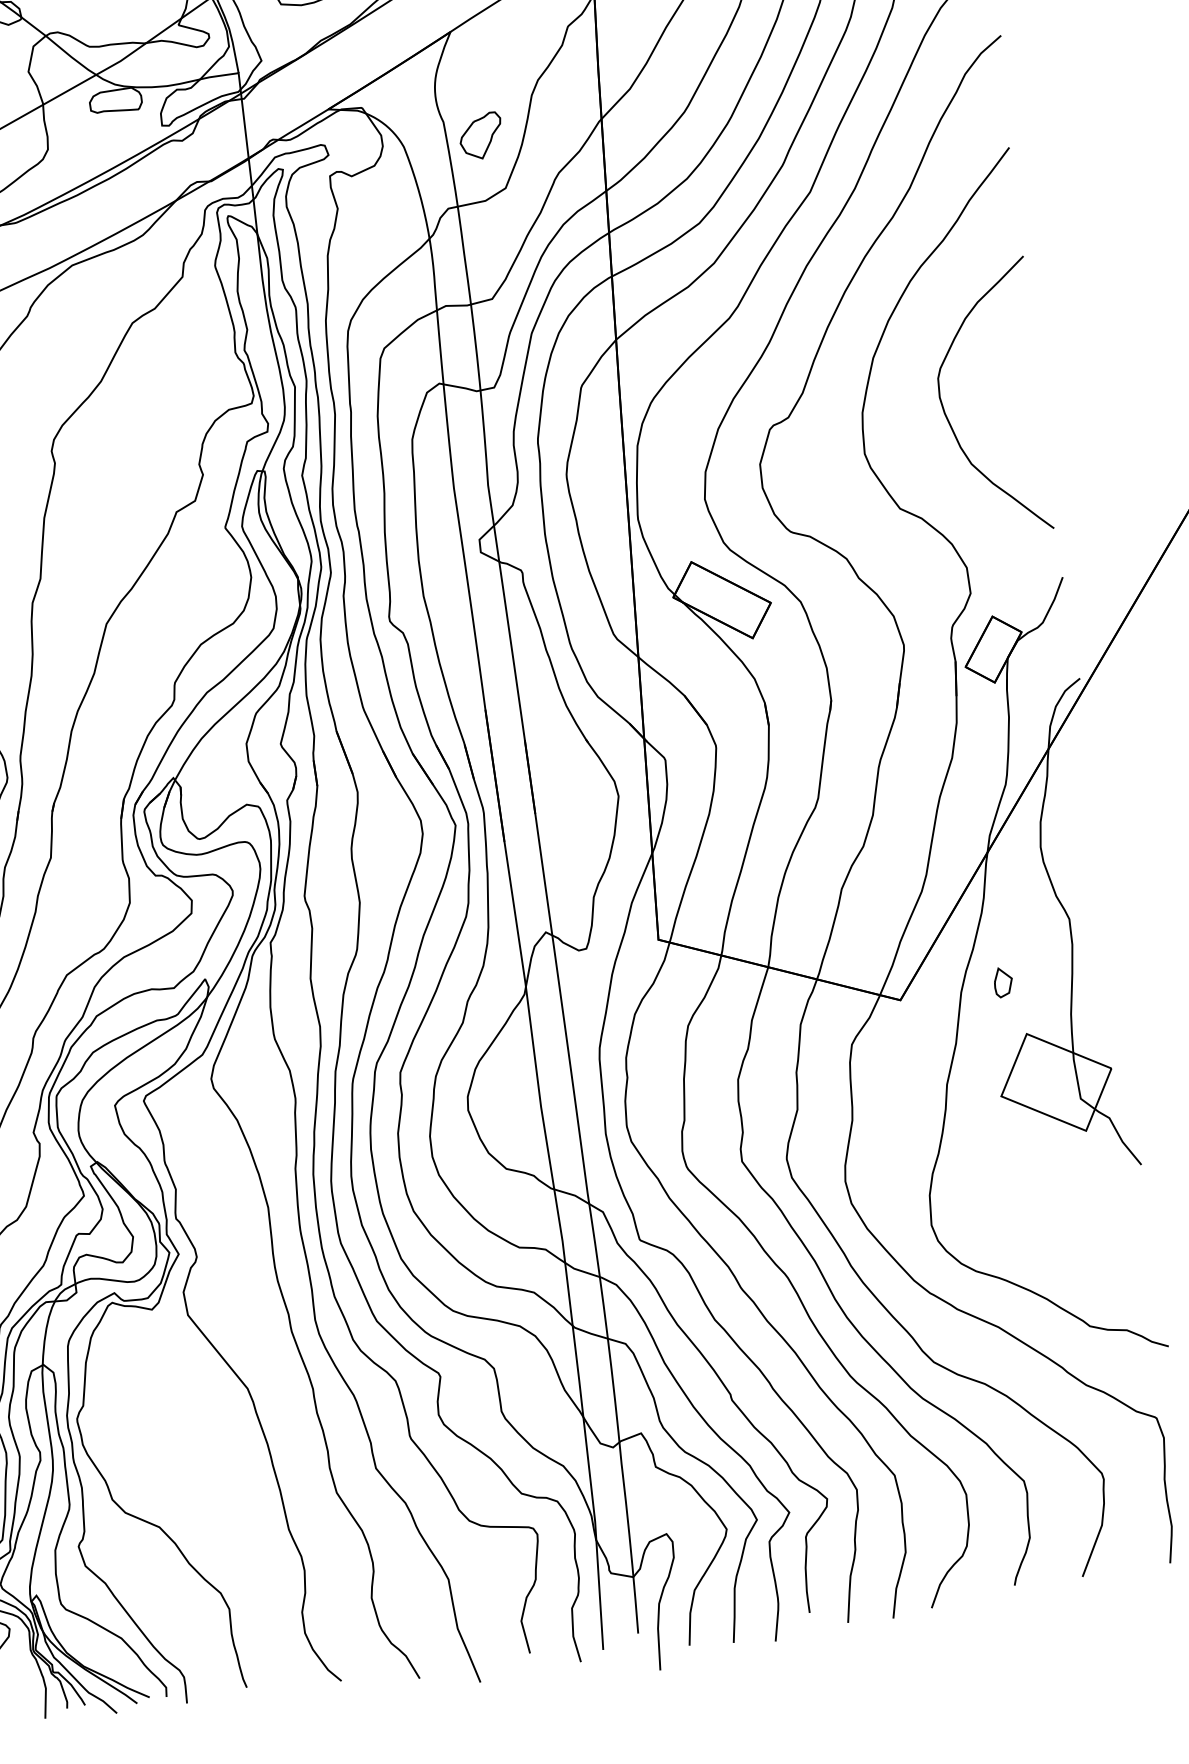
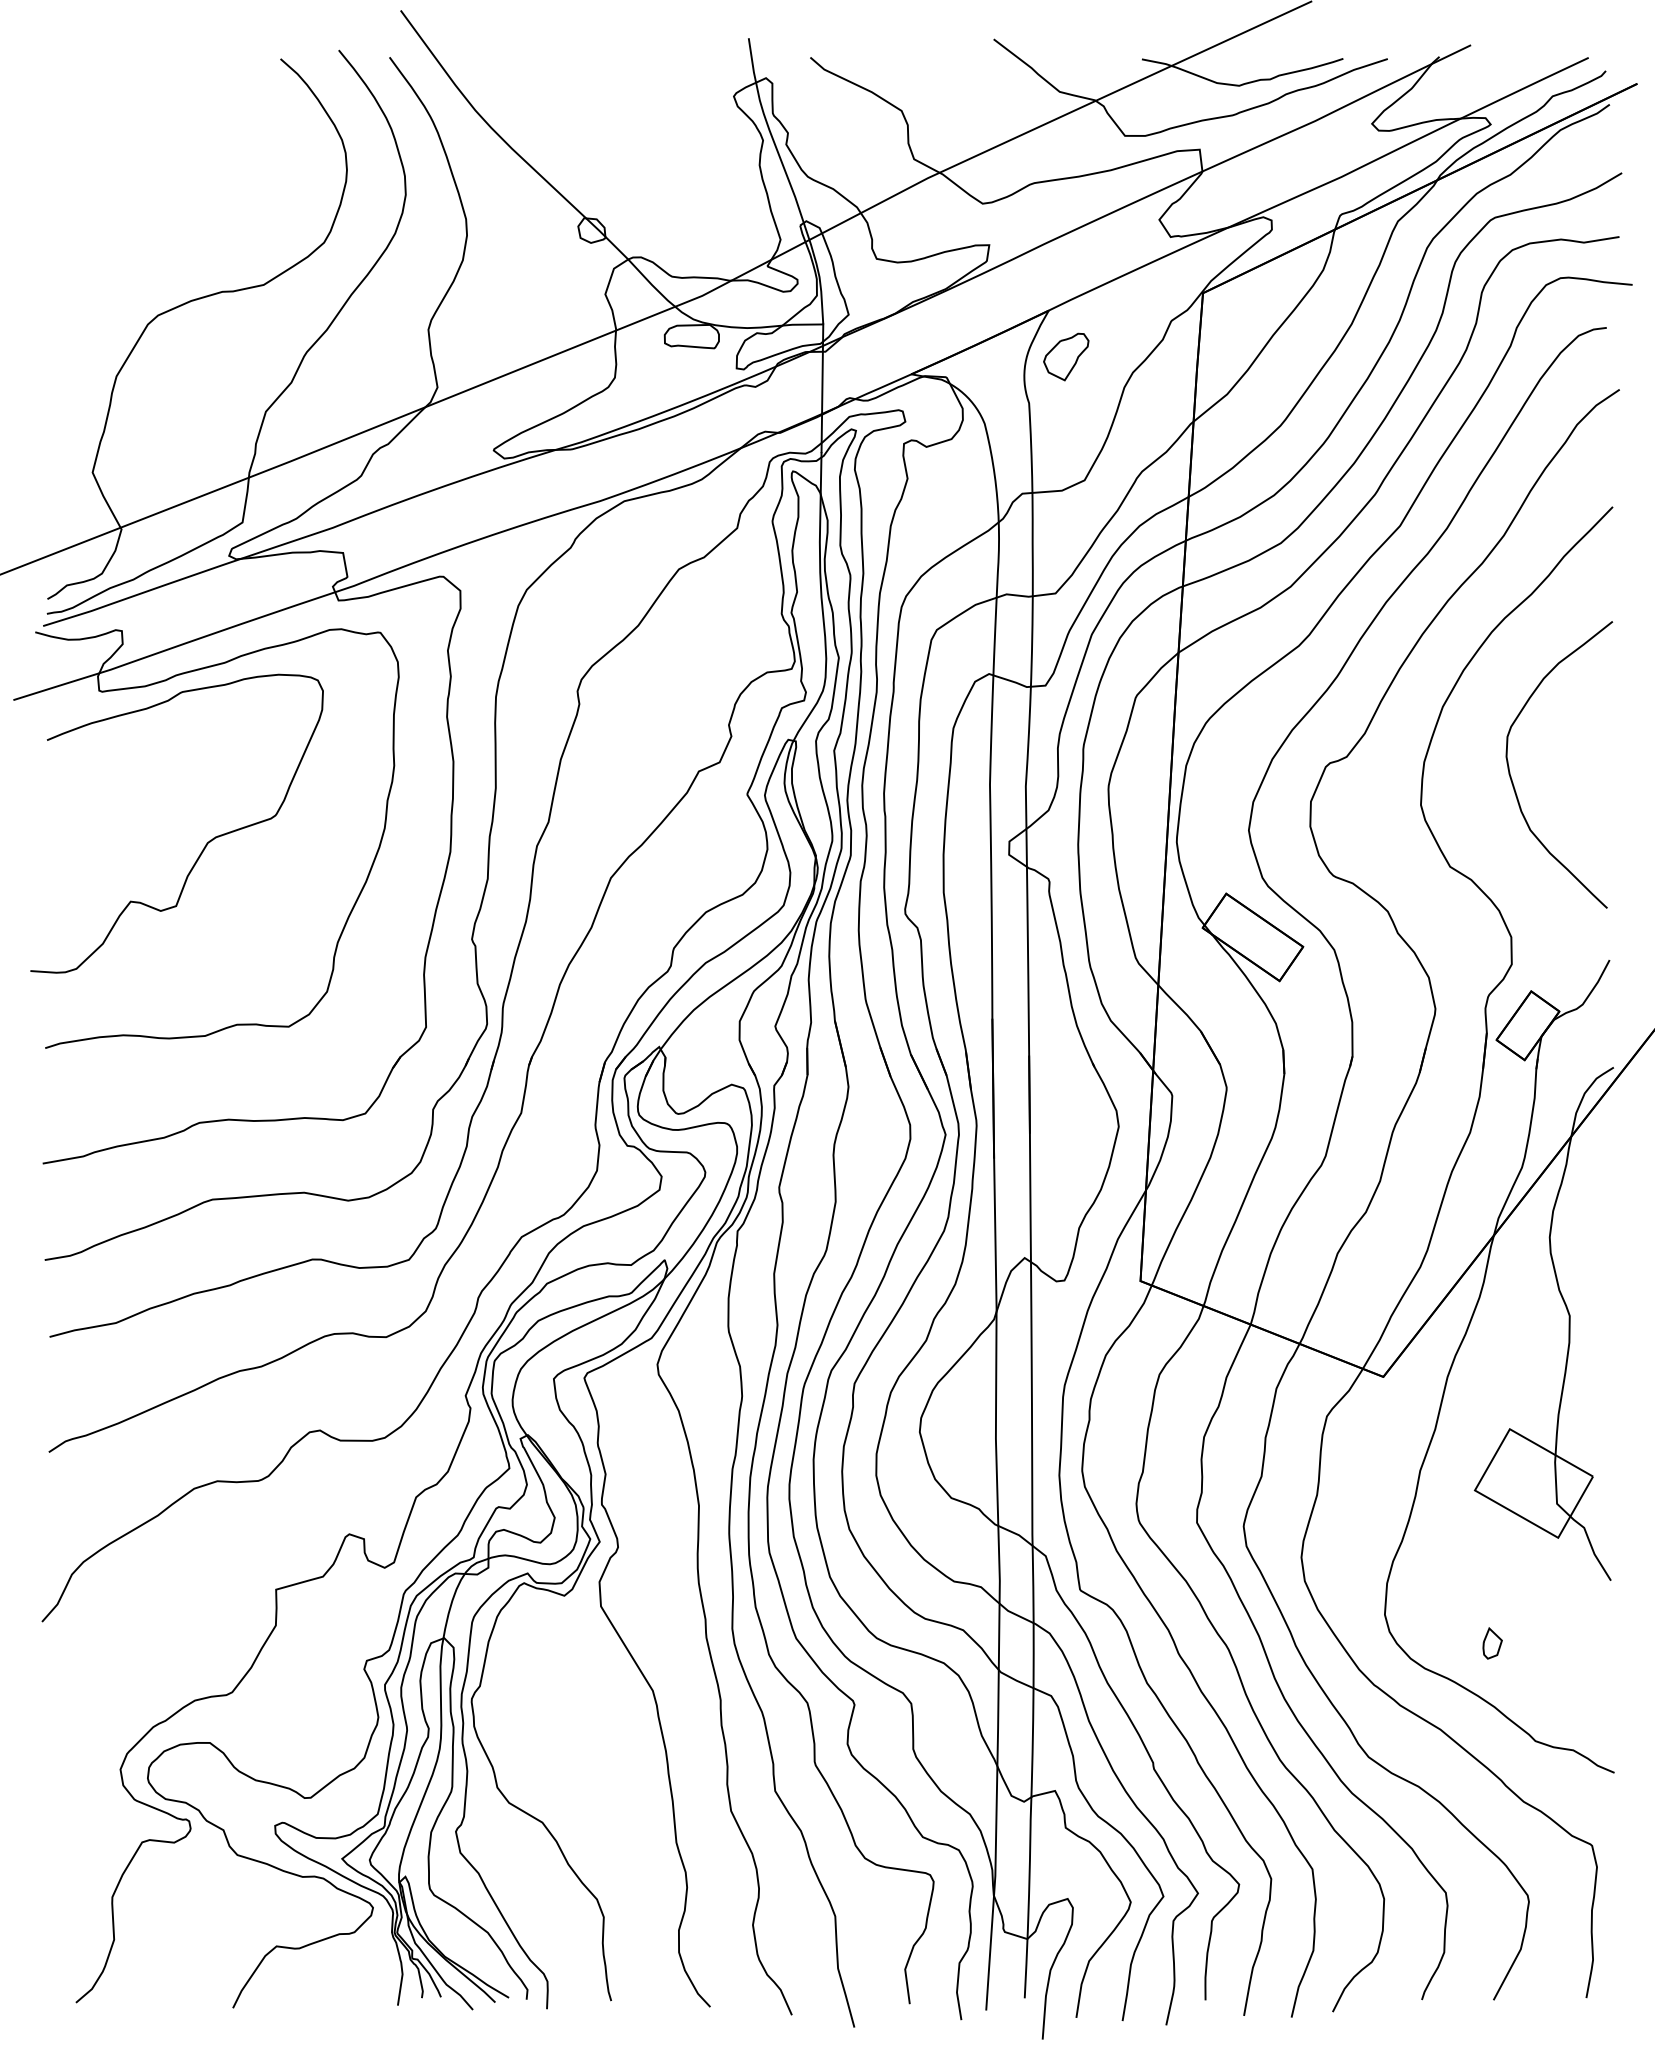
part: (481, 135) -> (1066, 356), moved
part: (1003, 982) -> (1492, 1643), moved

